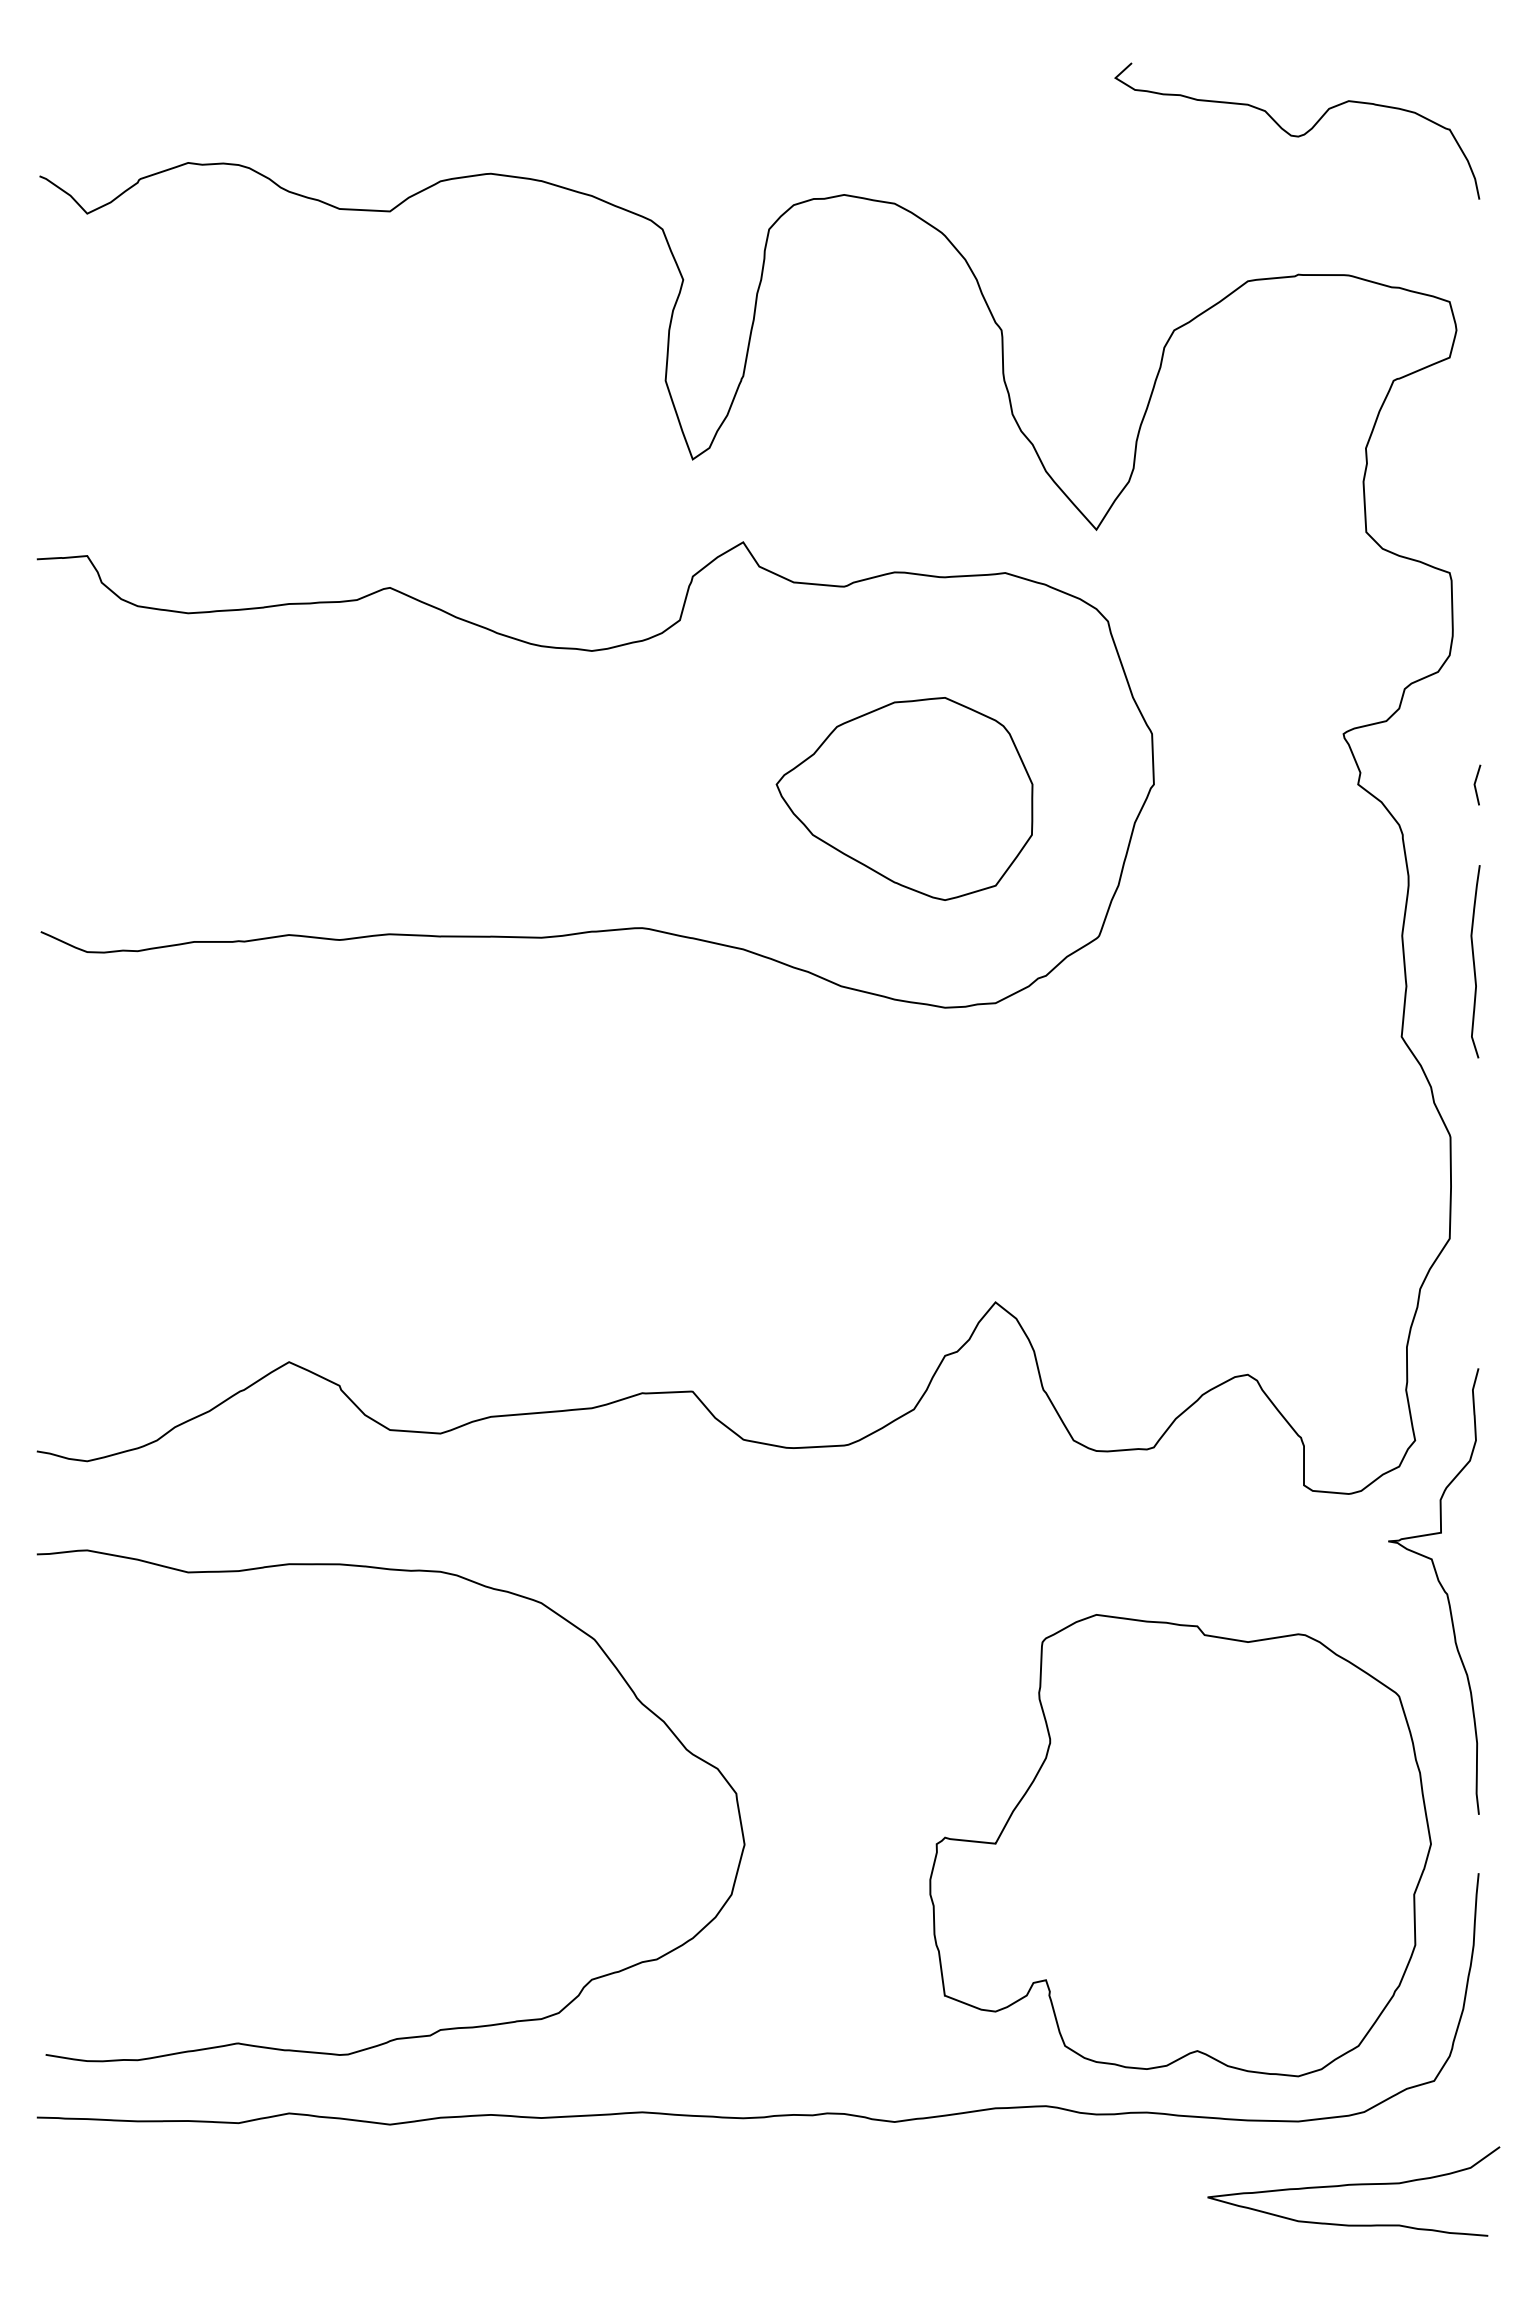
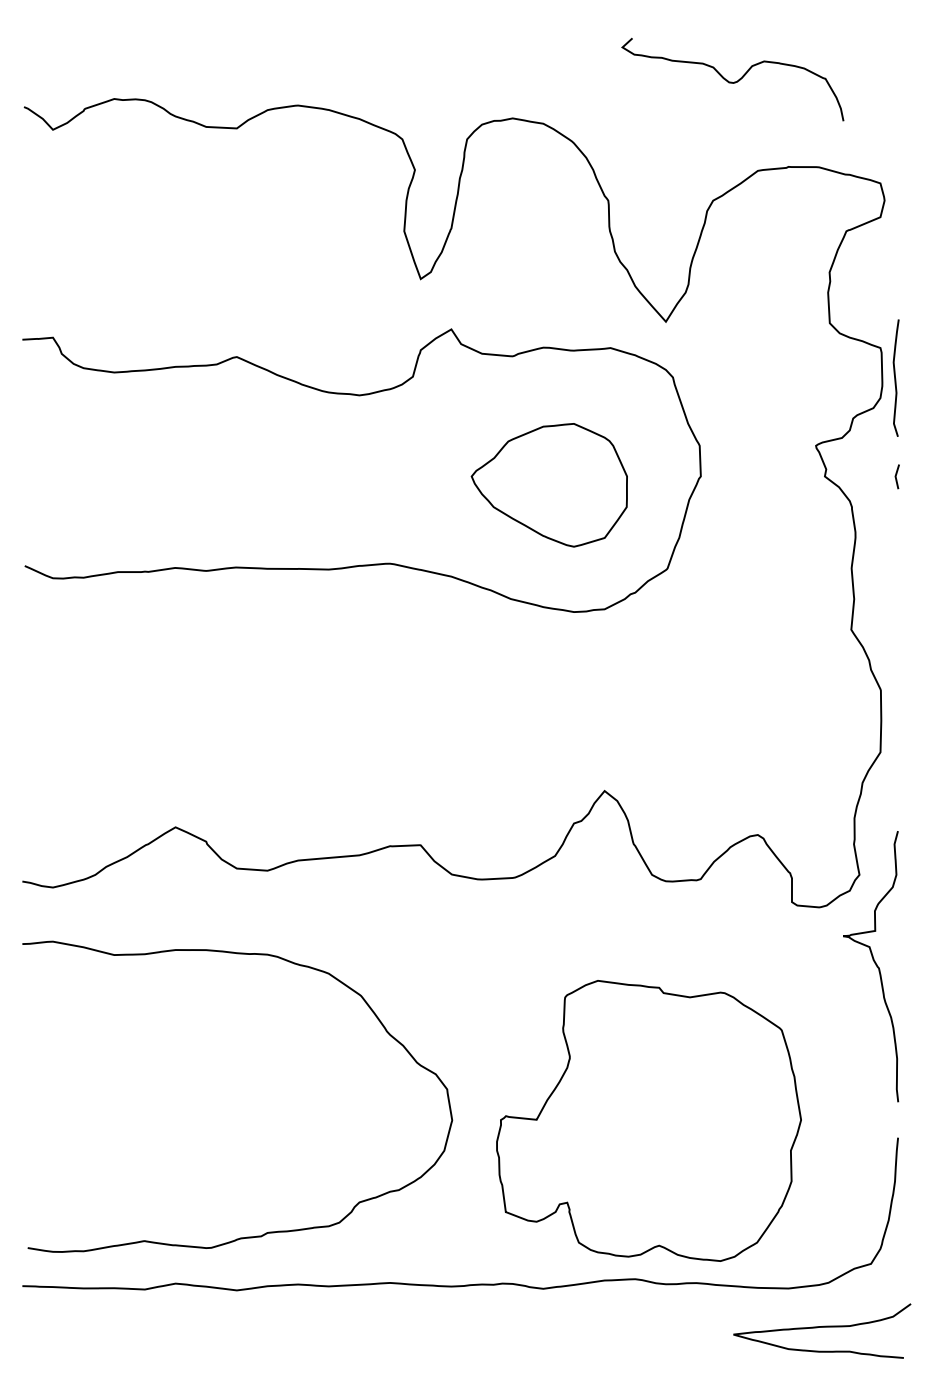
curve: (1294, 134) -> (731, 81), moved
curve: (1474, 960) -> (895, 377), moved
part: (1179, 1844) -> (648, 1120), moved

